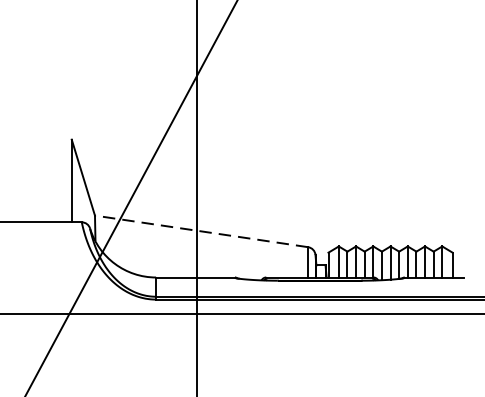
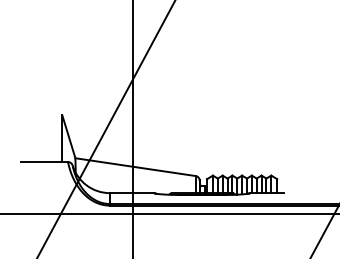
line: (201, 232) -> (135, 167), dashed -> solid

